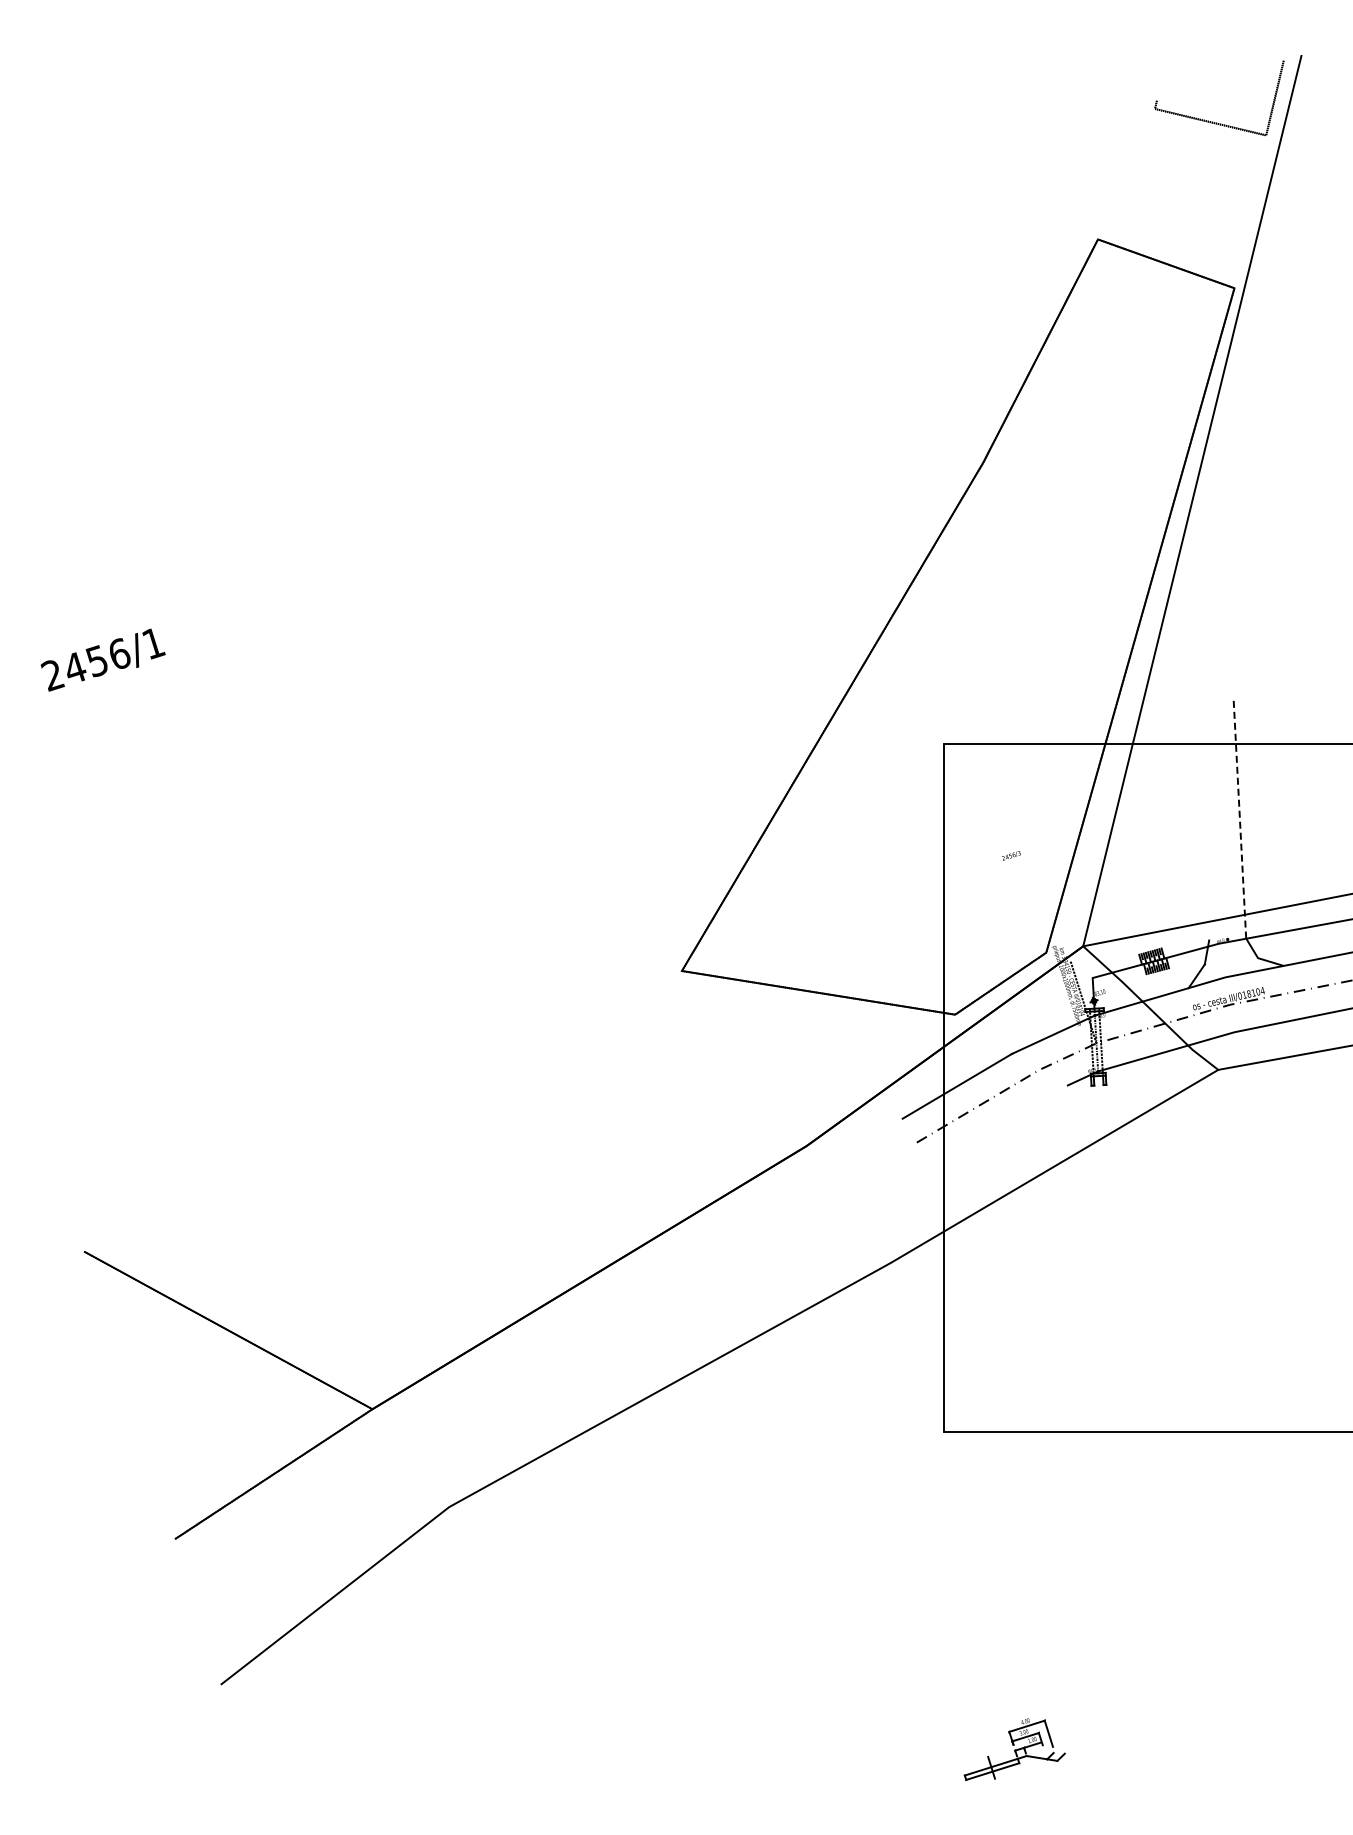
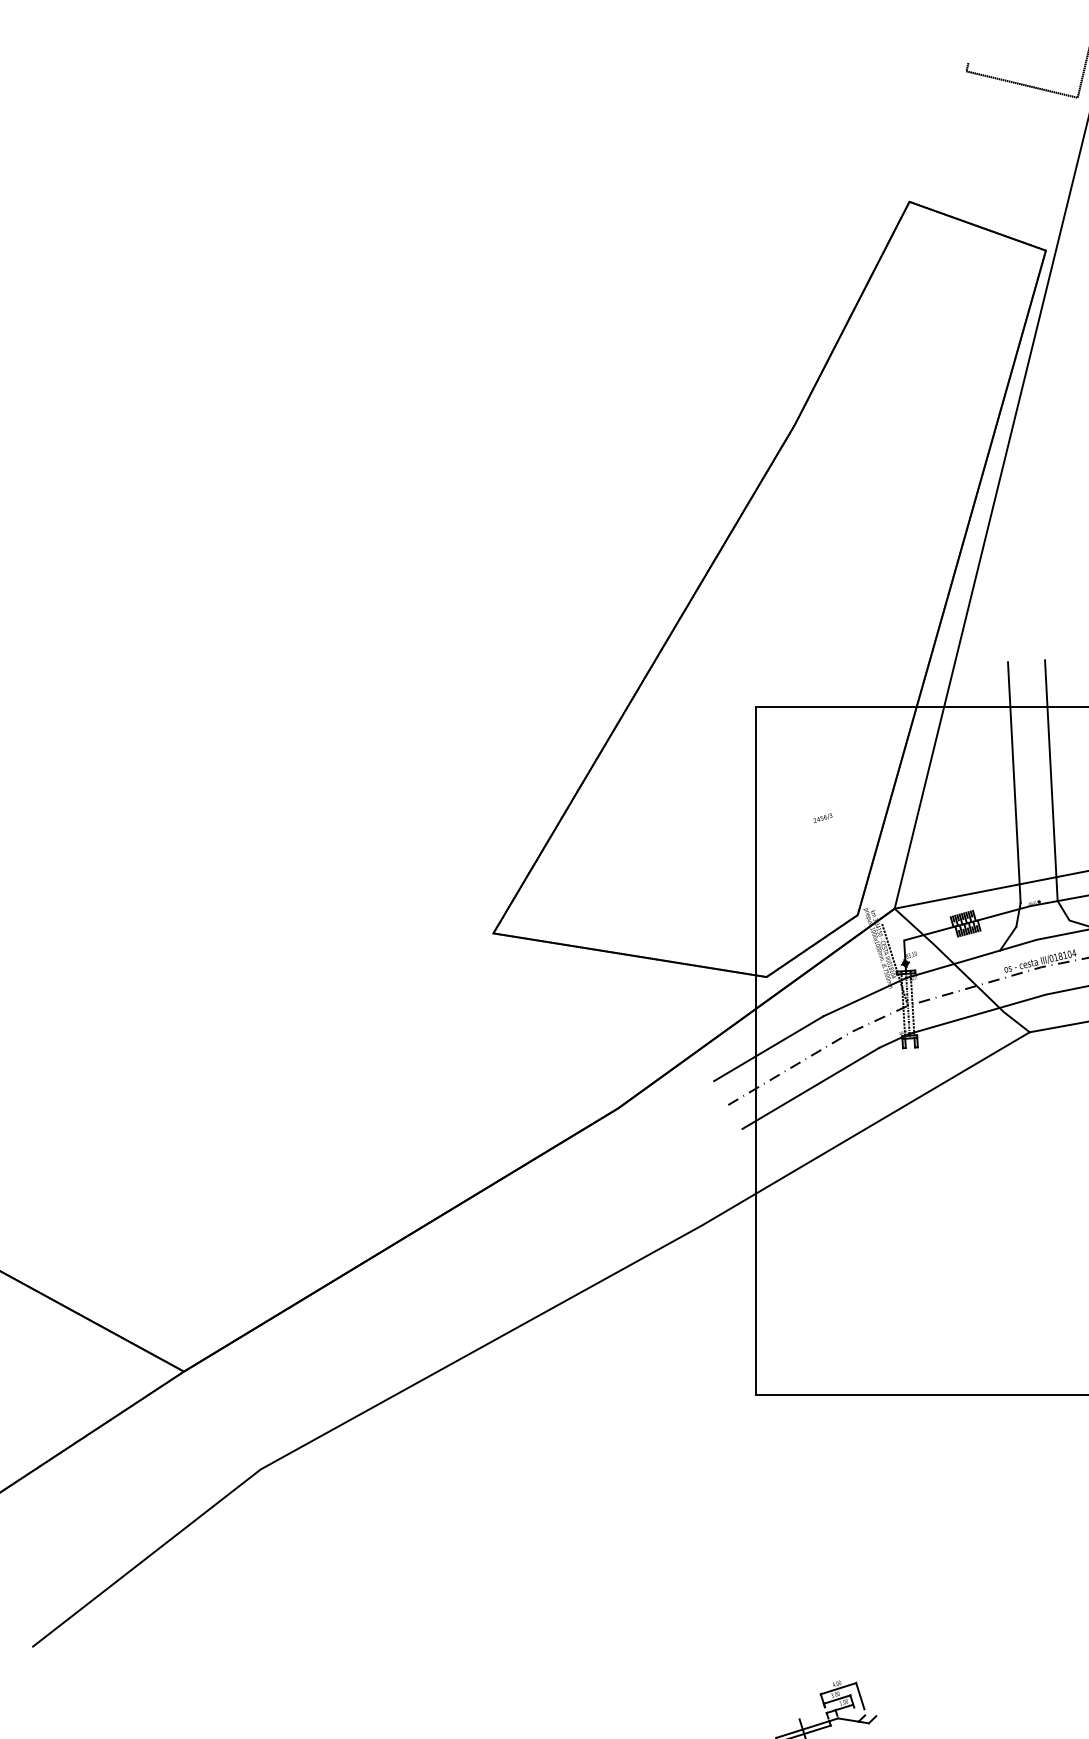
line: (1239, 817) -> (1050, 779), dashed -> solid
line: (1202, 819) -> (1013, 781), added
line: (999, 1125) -> (810, 1087), added

